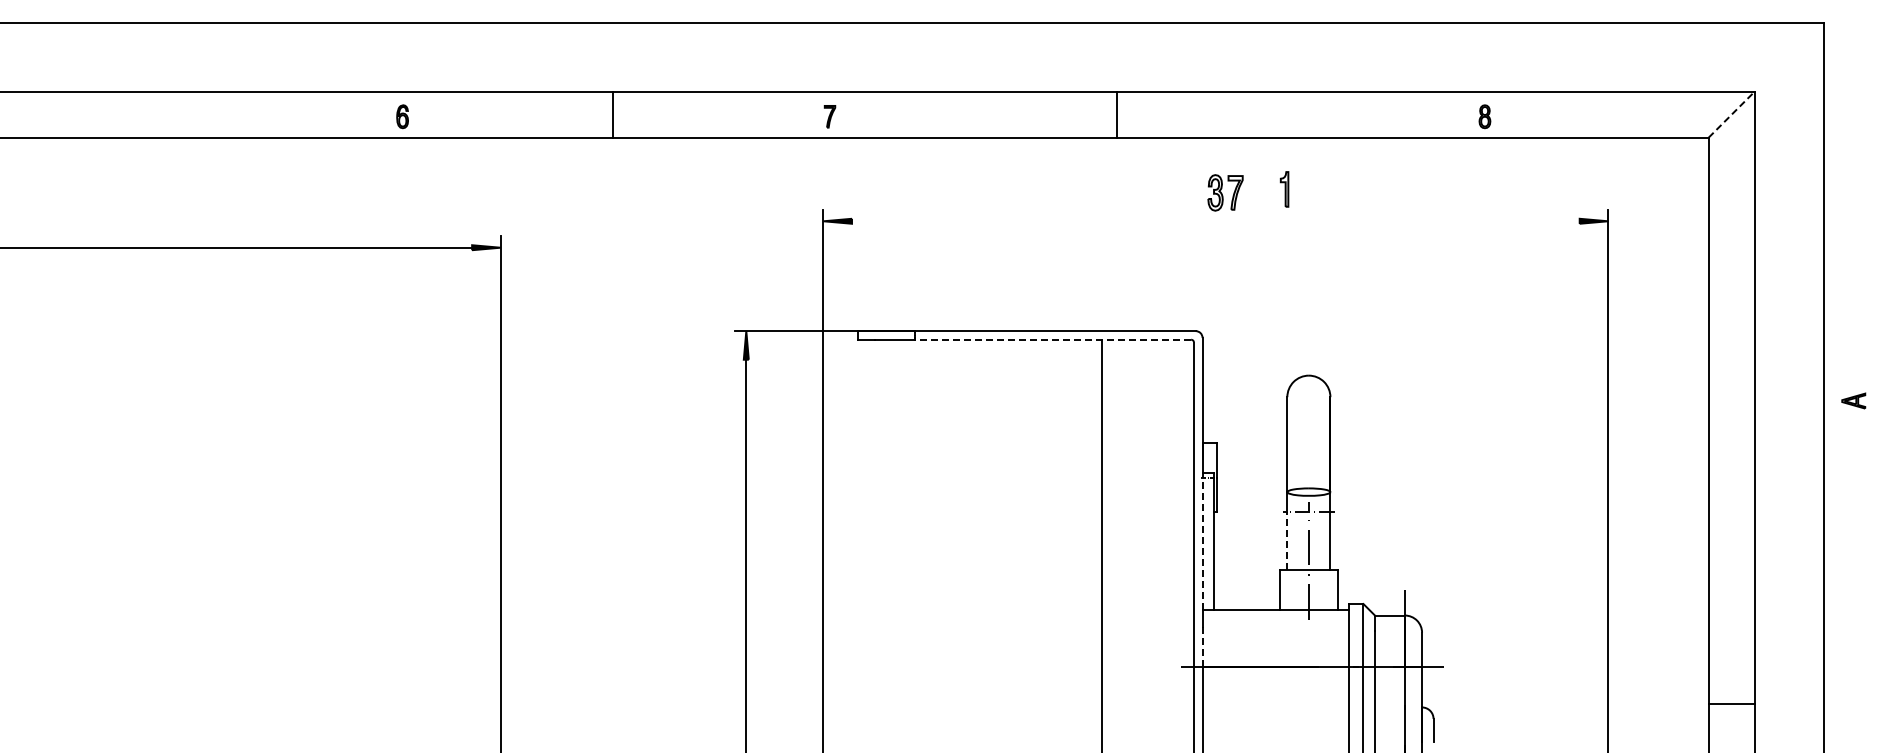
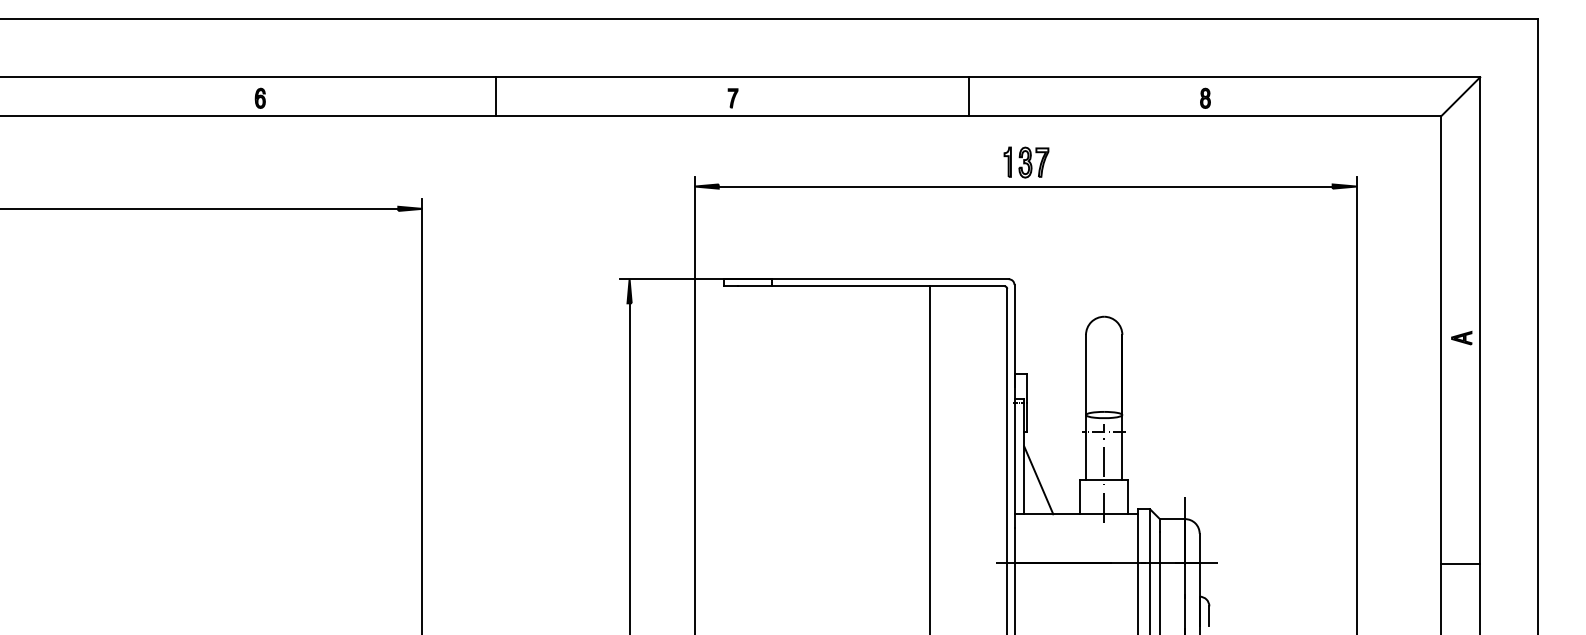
line: (613, 114) -> (496, 96), moved
line: (1116, 114) -> (968, 96), moved
line: (1731, 114) -> (1460, 96), dashed -> solid
part: (402, 116) -> (260, 98), moved
part: (829, 116) -> (732, 98), moved
part: (1484, 116) -> (1205, 98), moved
part: (1284, 189) -> (1007, 162), moved
line: (1215, 221) -> (1025, 186), added
line: (1053, 339) -> (888, 286), dashed -> solid
part: (1853, 400) -> (1461, 337), moved
line: (1287, 540) -> (1086, 455), dashed -> solid
line: (1202, 541) -> (1014, 456), dashed -> solid
line: (1231, 569) -> (1038, 480), added
line: (1202, 647) -> (1014, 546), dashed -> solid
line: (1731, 704) -> (1460, 563), moved

